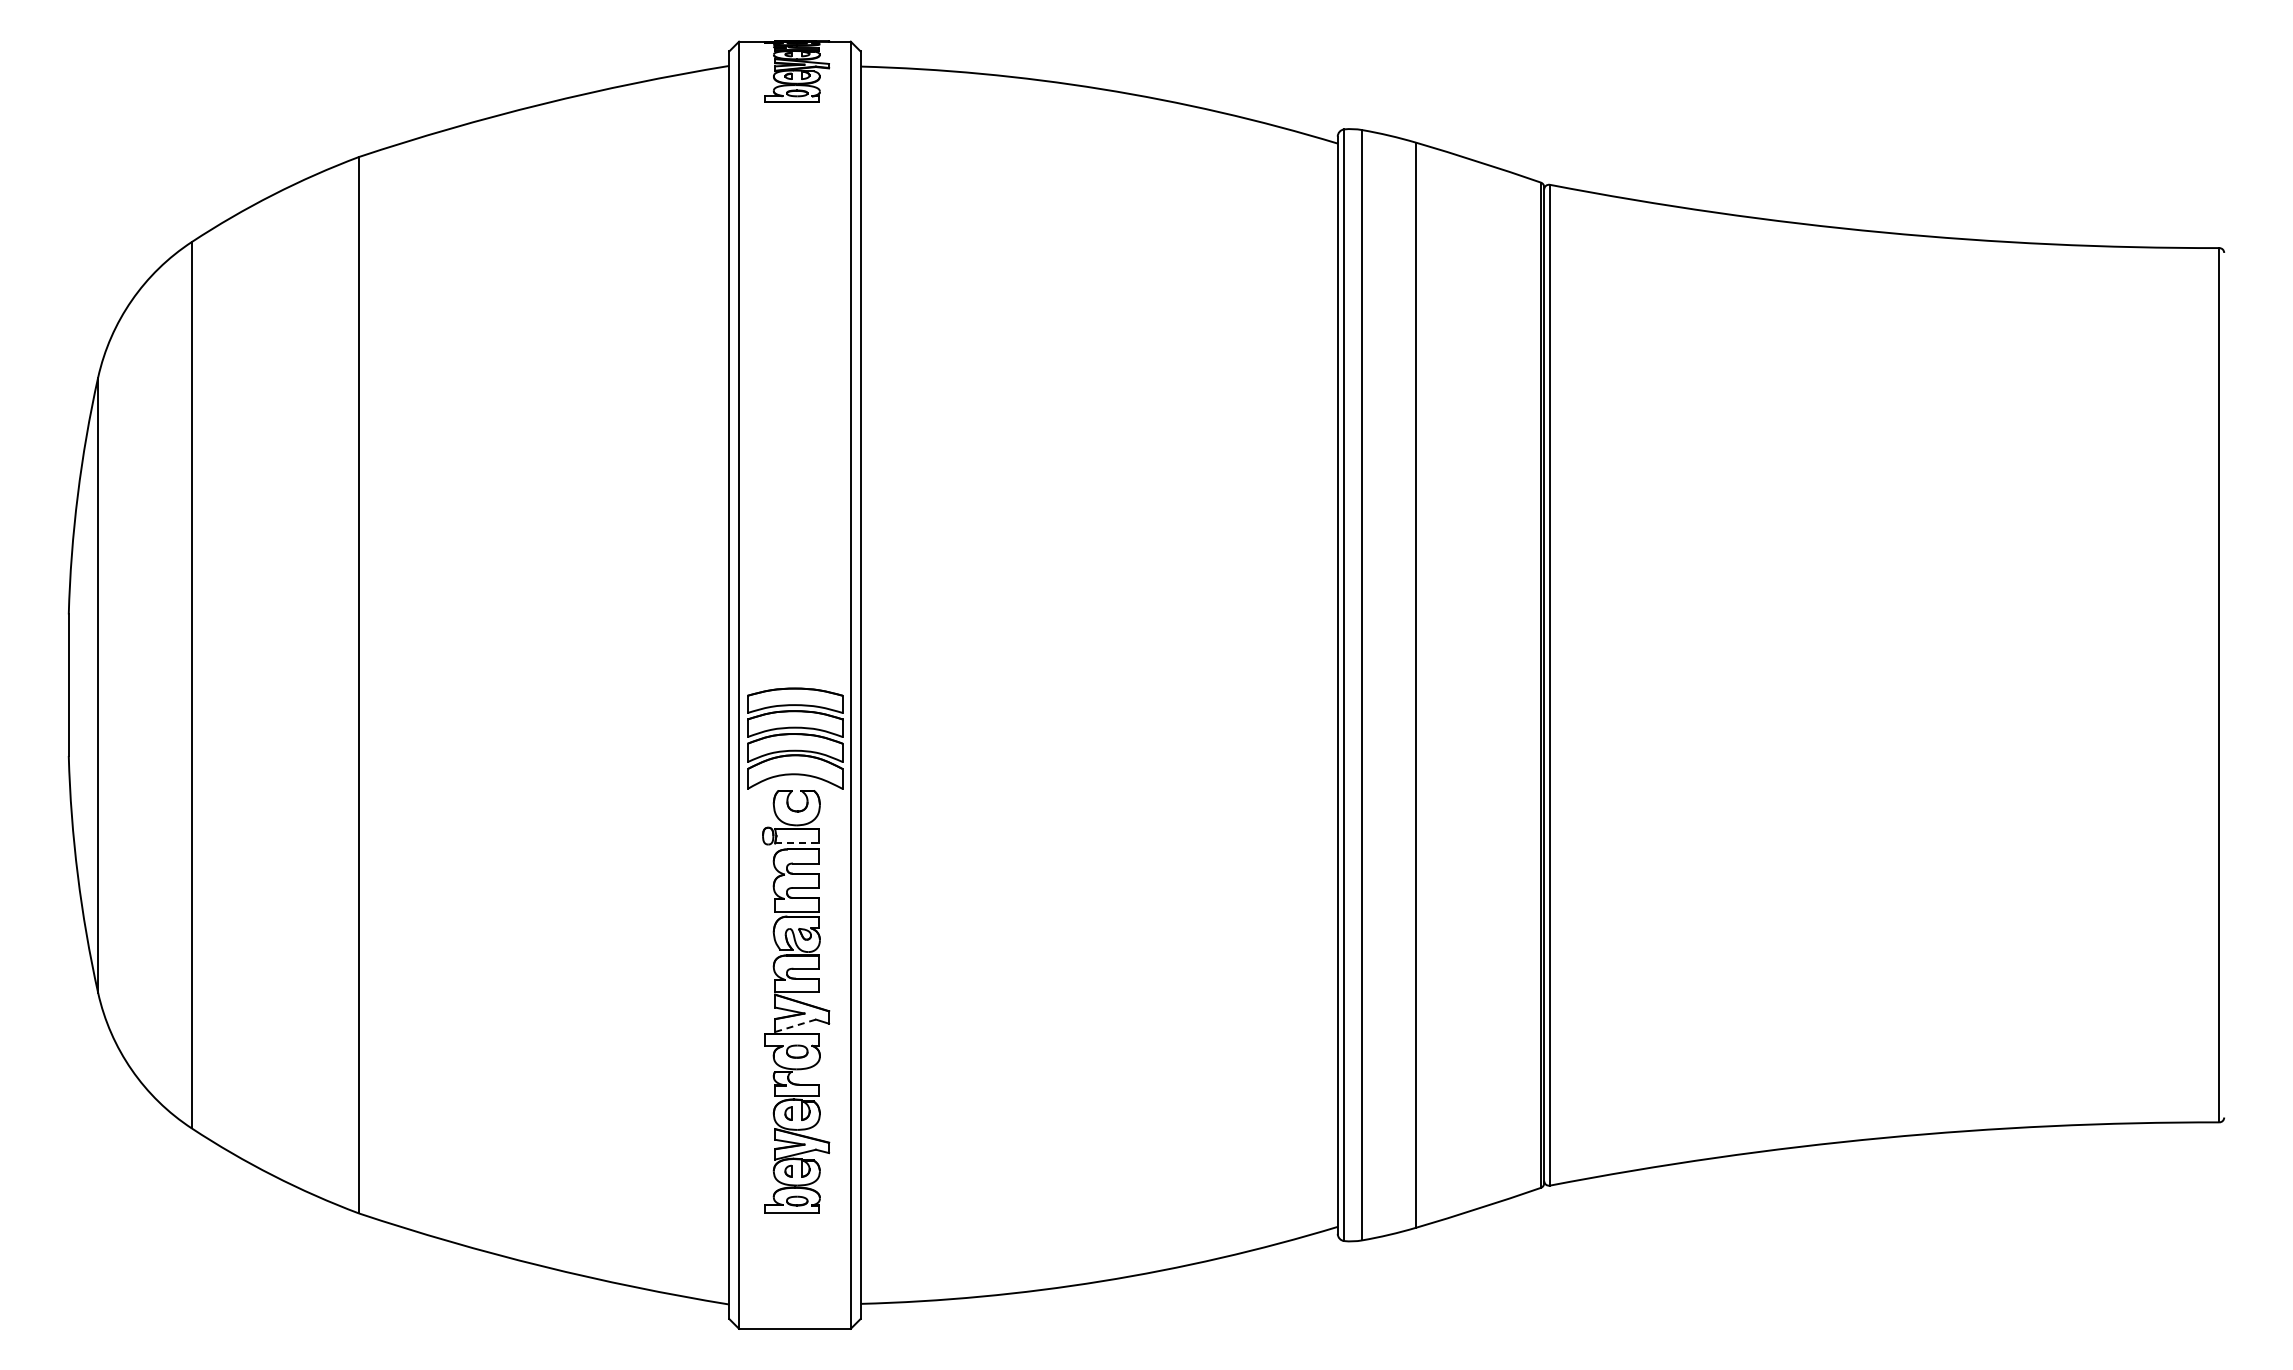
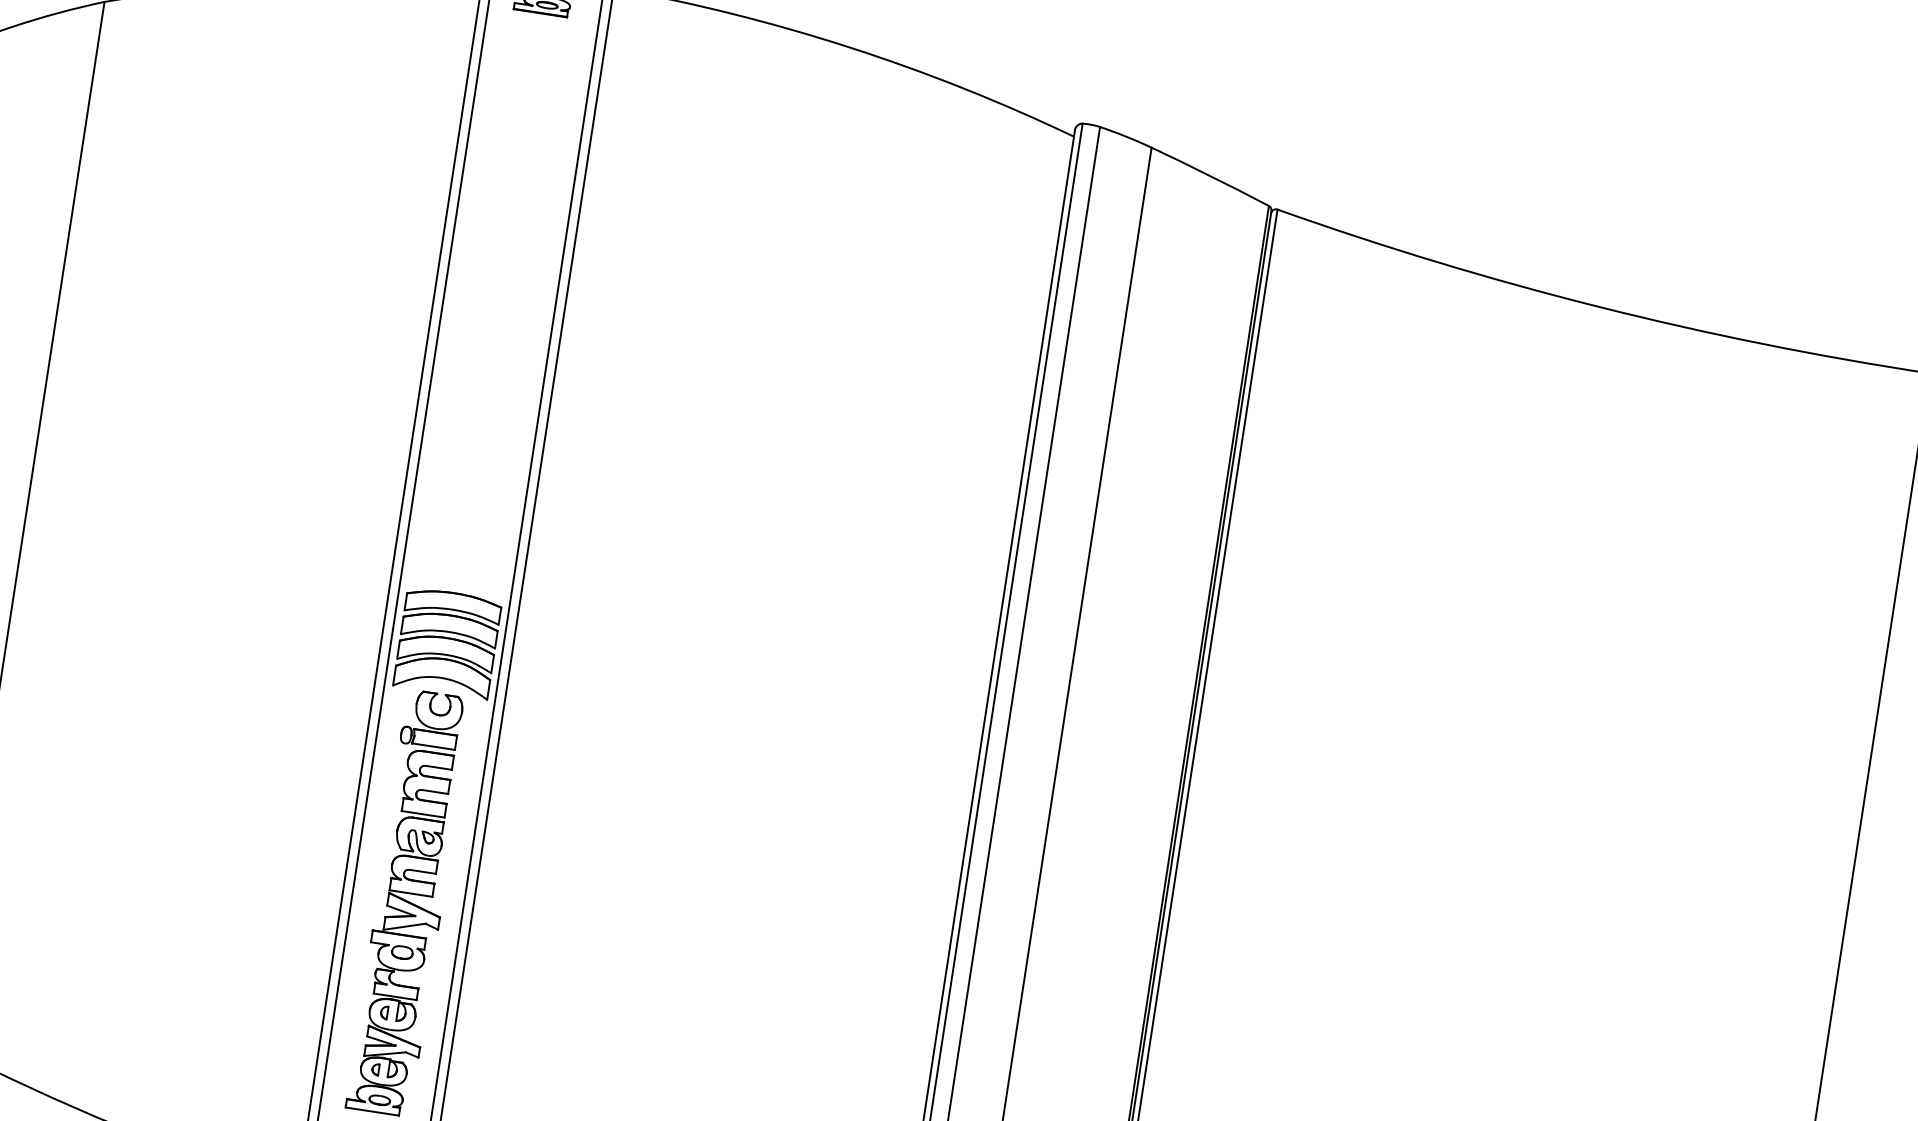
line: (796, 843) -> (433, 746), dashed -> solid
line: (796, 1025) -> (405, 926), dashed -> solid

